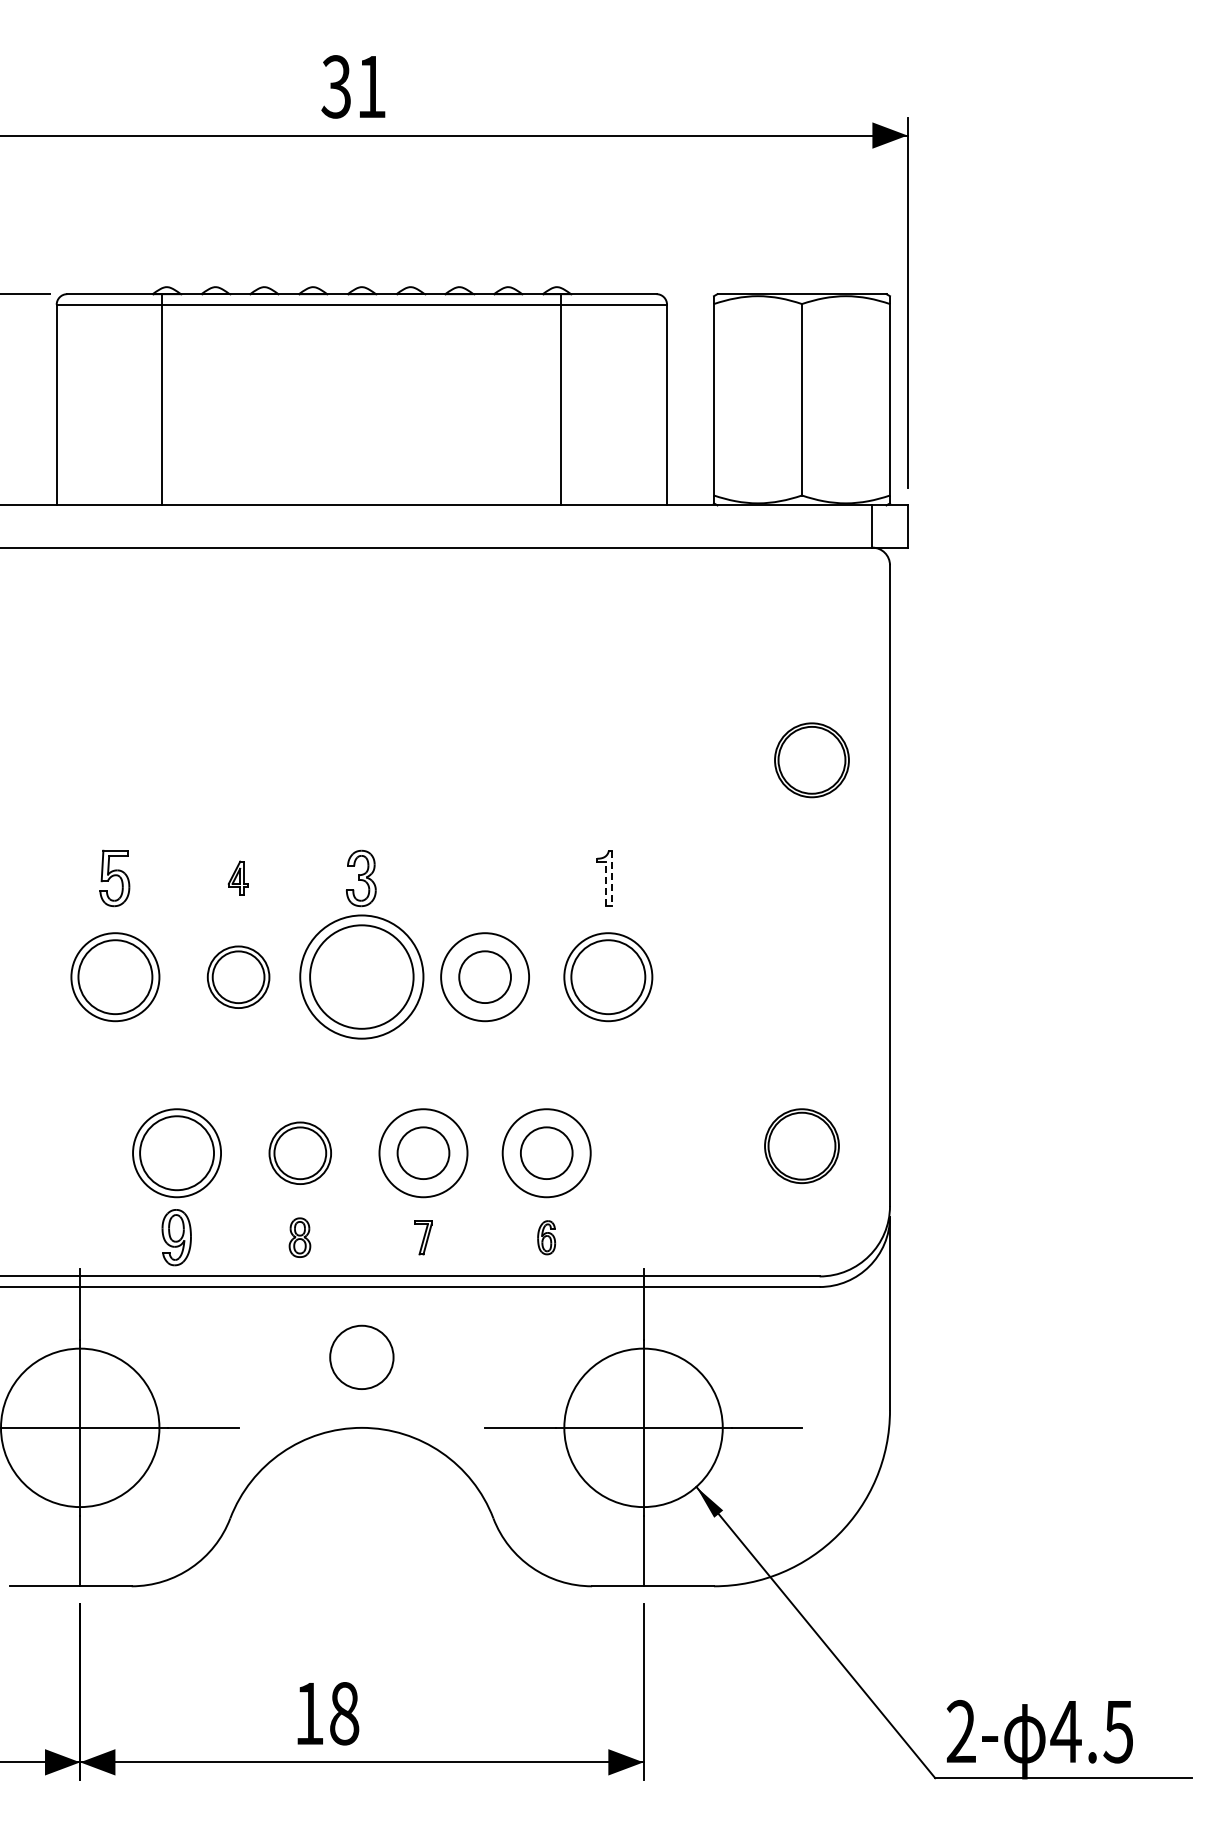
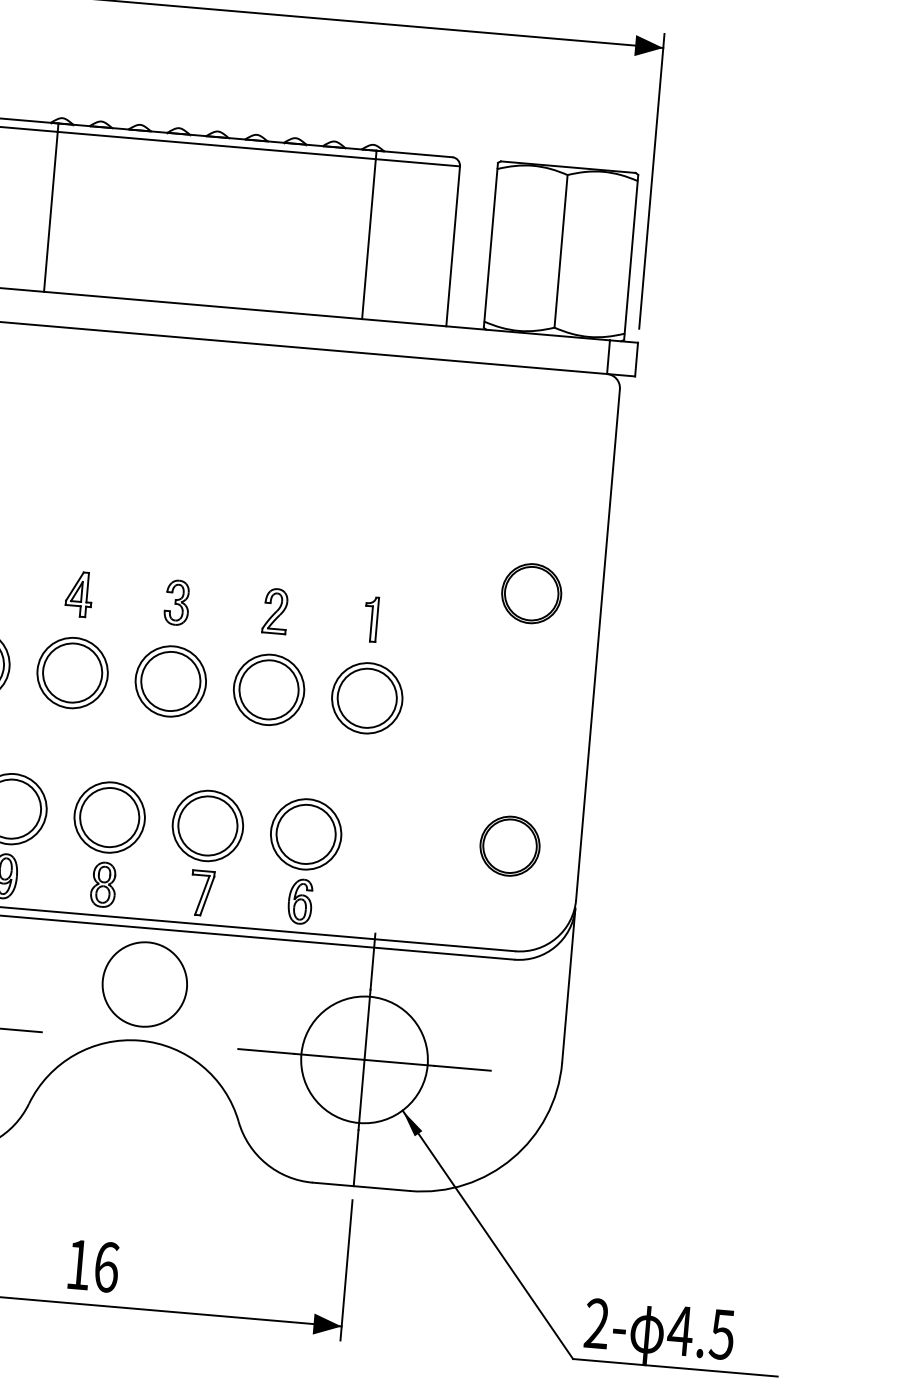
part: (811, 760) -> (531, 593), moved
part: (237, 877) -> (78, 593), size x1.67
part: (484, 877) -> (275, 610), added
line: (612, 878) -> (377, 619), dashed -> solid
line: (605, 883) -> (371, 623), dashed -> solid
part: (238, 977) -> (72, 673), size x1.43
part: (361, 977) -> (170, 681), size x0.71
circle: (485, 977) -> (269, 690), size x1.43
part: (300, 1153) -> (109, 817), size x1.43
circle: (423, 1153) -> (207, 826), size x1.43
circle: (546, 1153) -> (305, 834), size x1.43
part: (299, 1237) -> (103, 884), size x1.43
part: (423, 1237) -> (202, 893), size x1.67
part: (546, 1237) -> (300, 901), size x1.67
circle: (361, 1357) -> (144, 984), size x1.67
text: (344, 1713) -> (106, 1267), 18 -> 16

